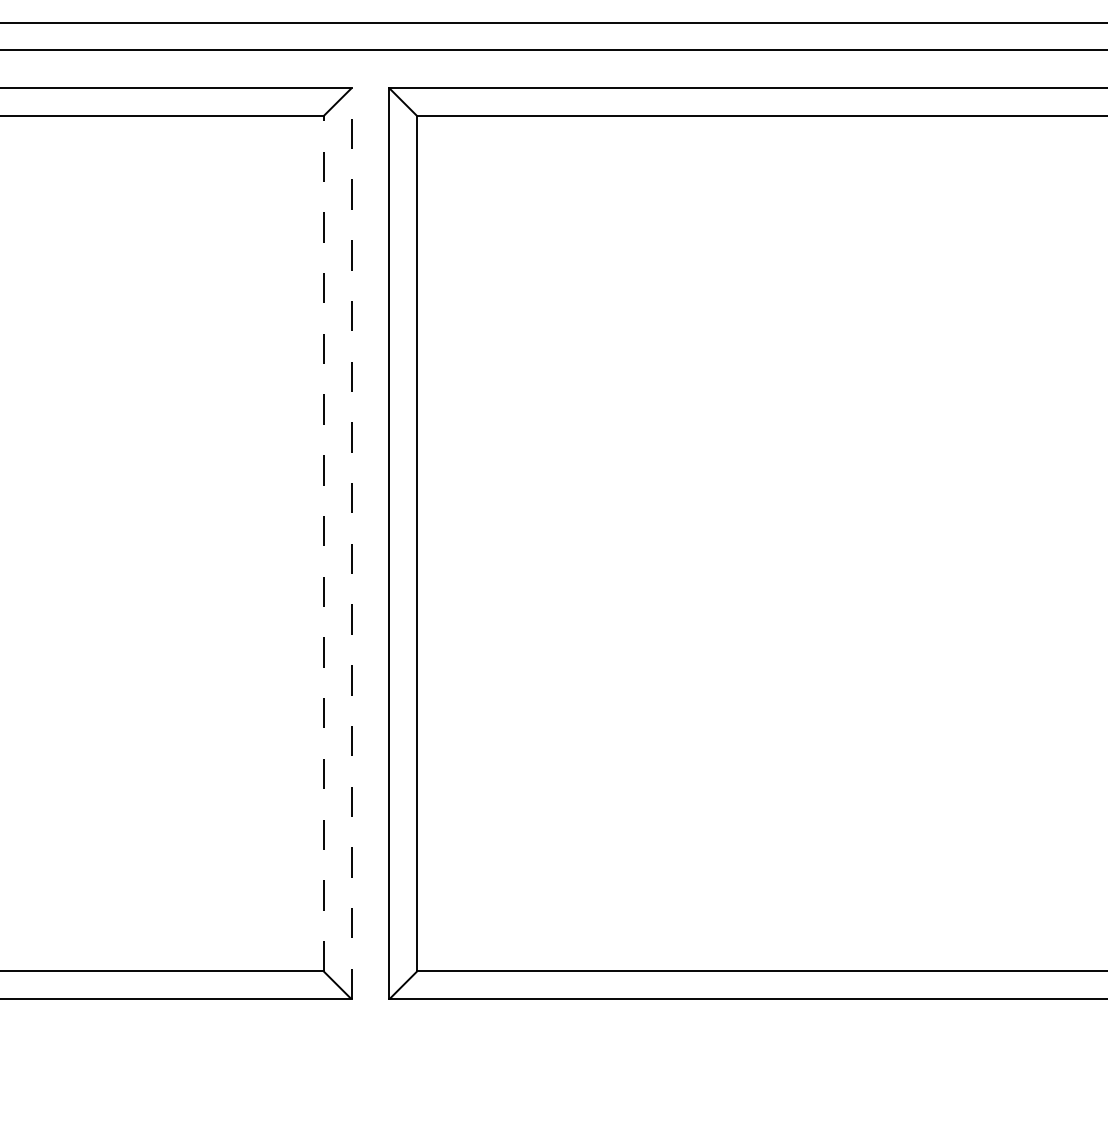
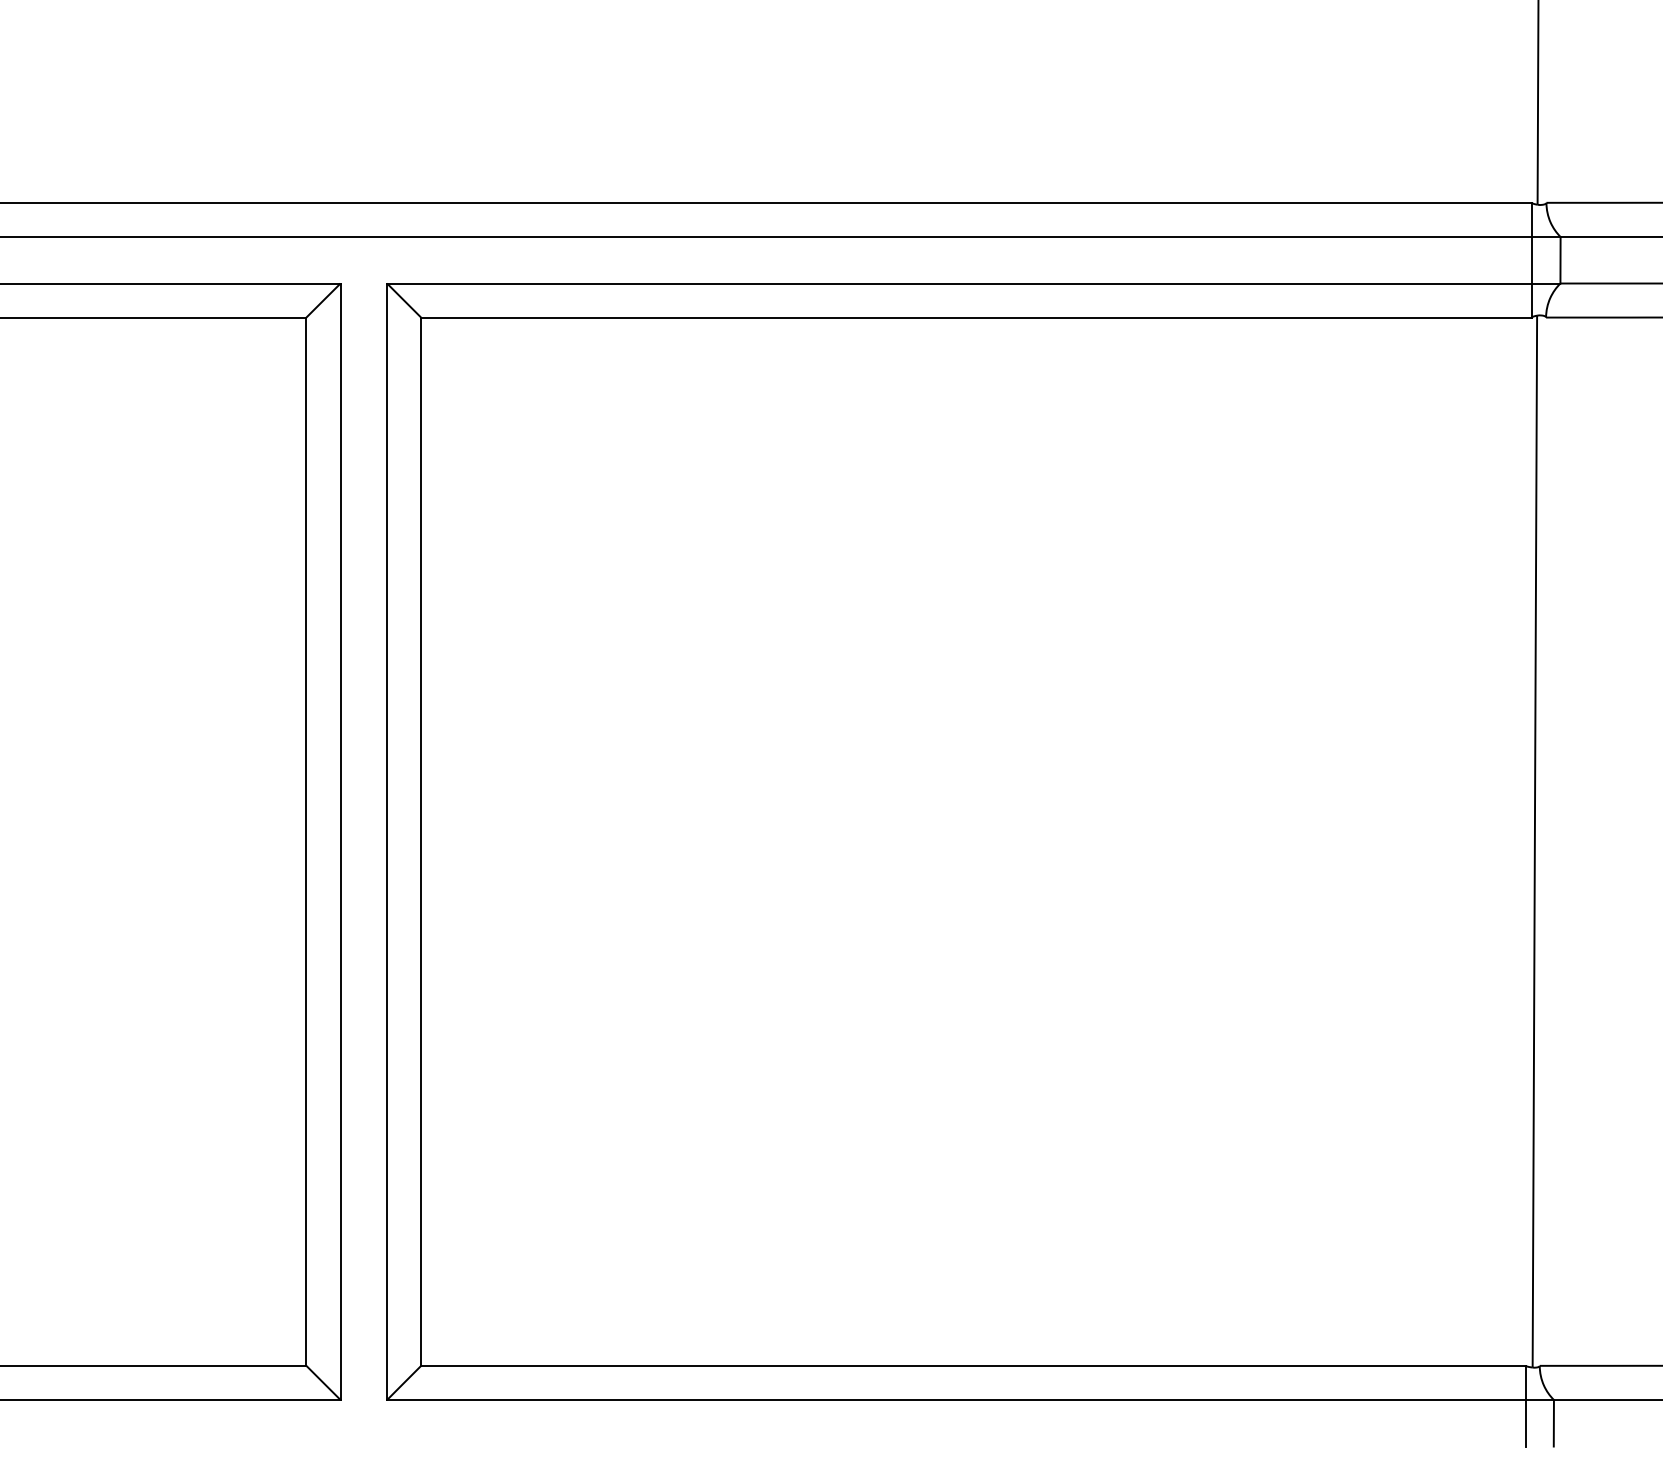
line: (323, 543) -> (306, 841), dashed -> solid
line: (351, 543) -> (340, 841), dashed -> solid

